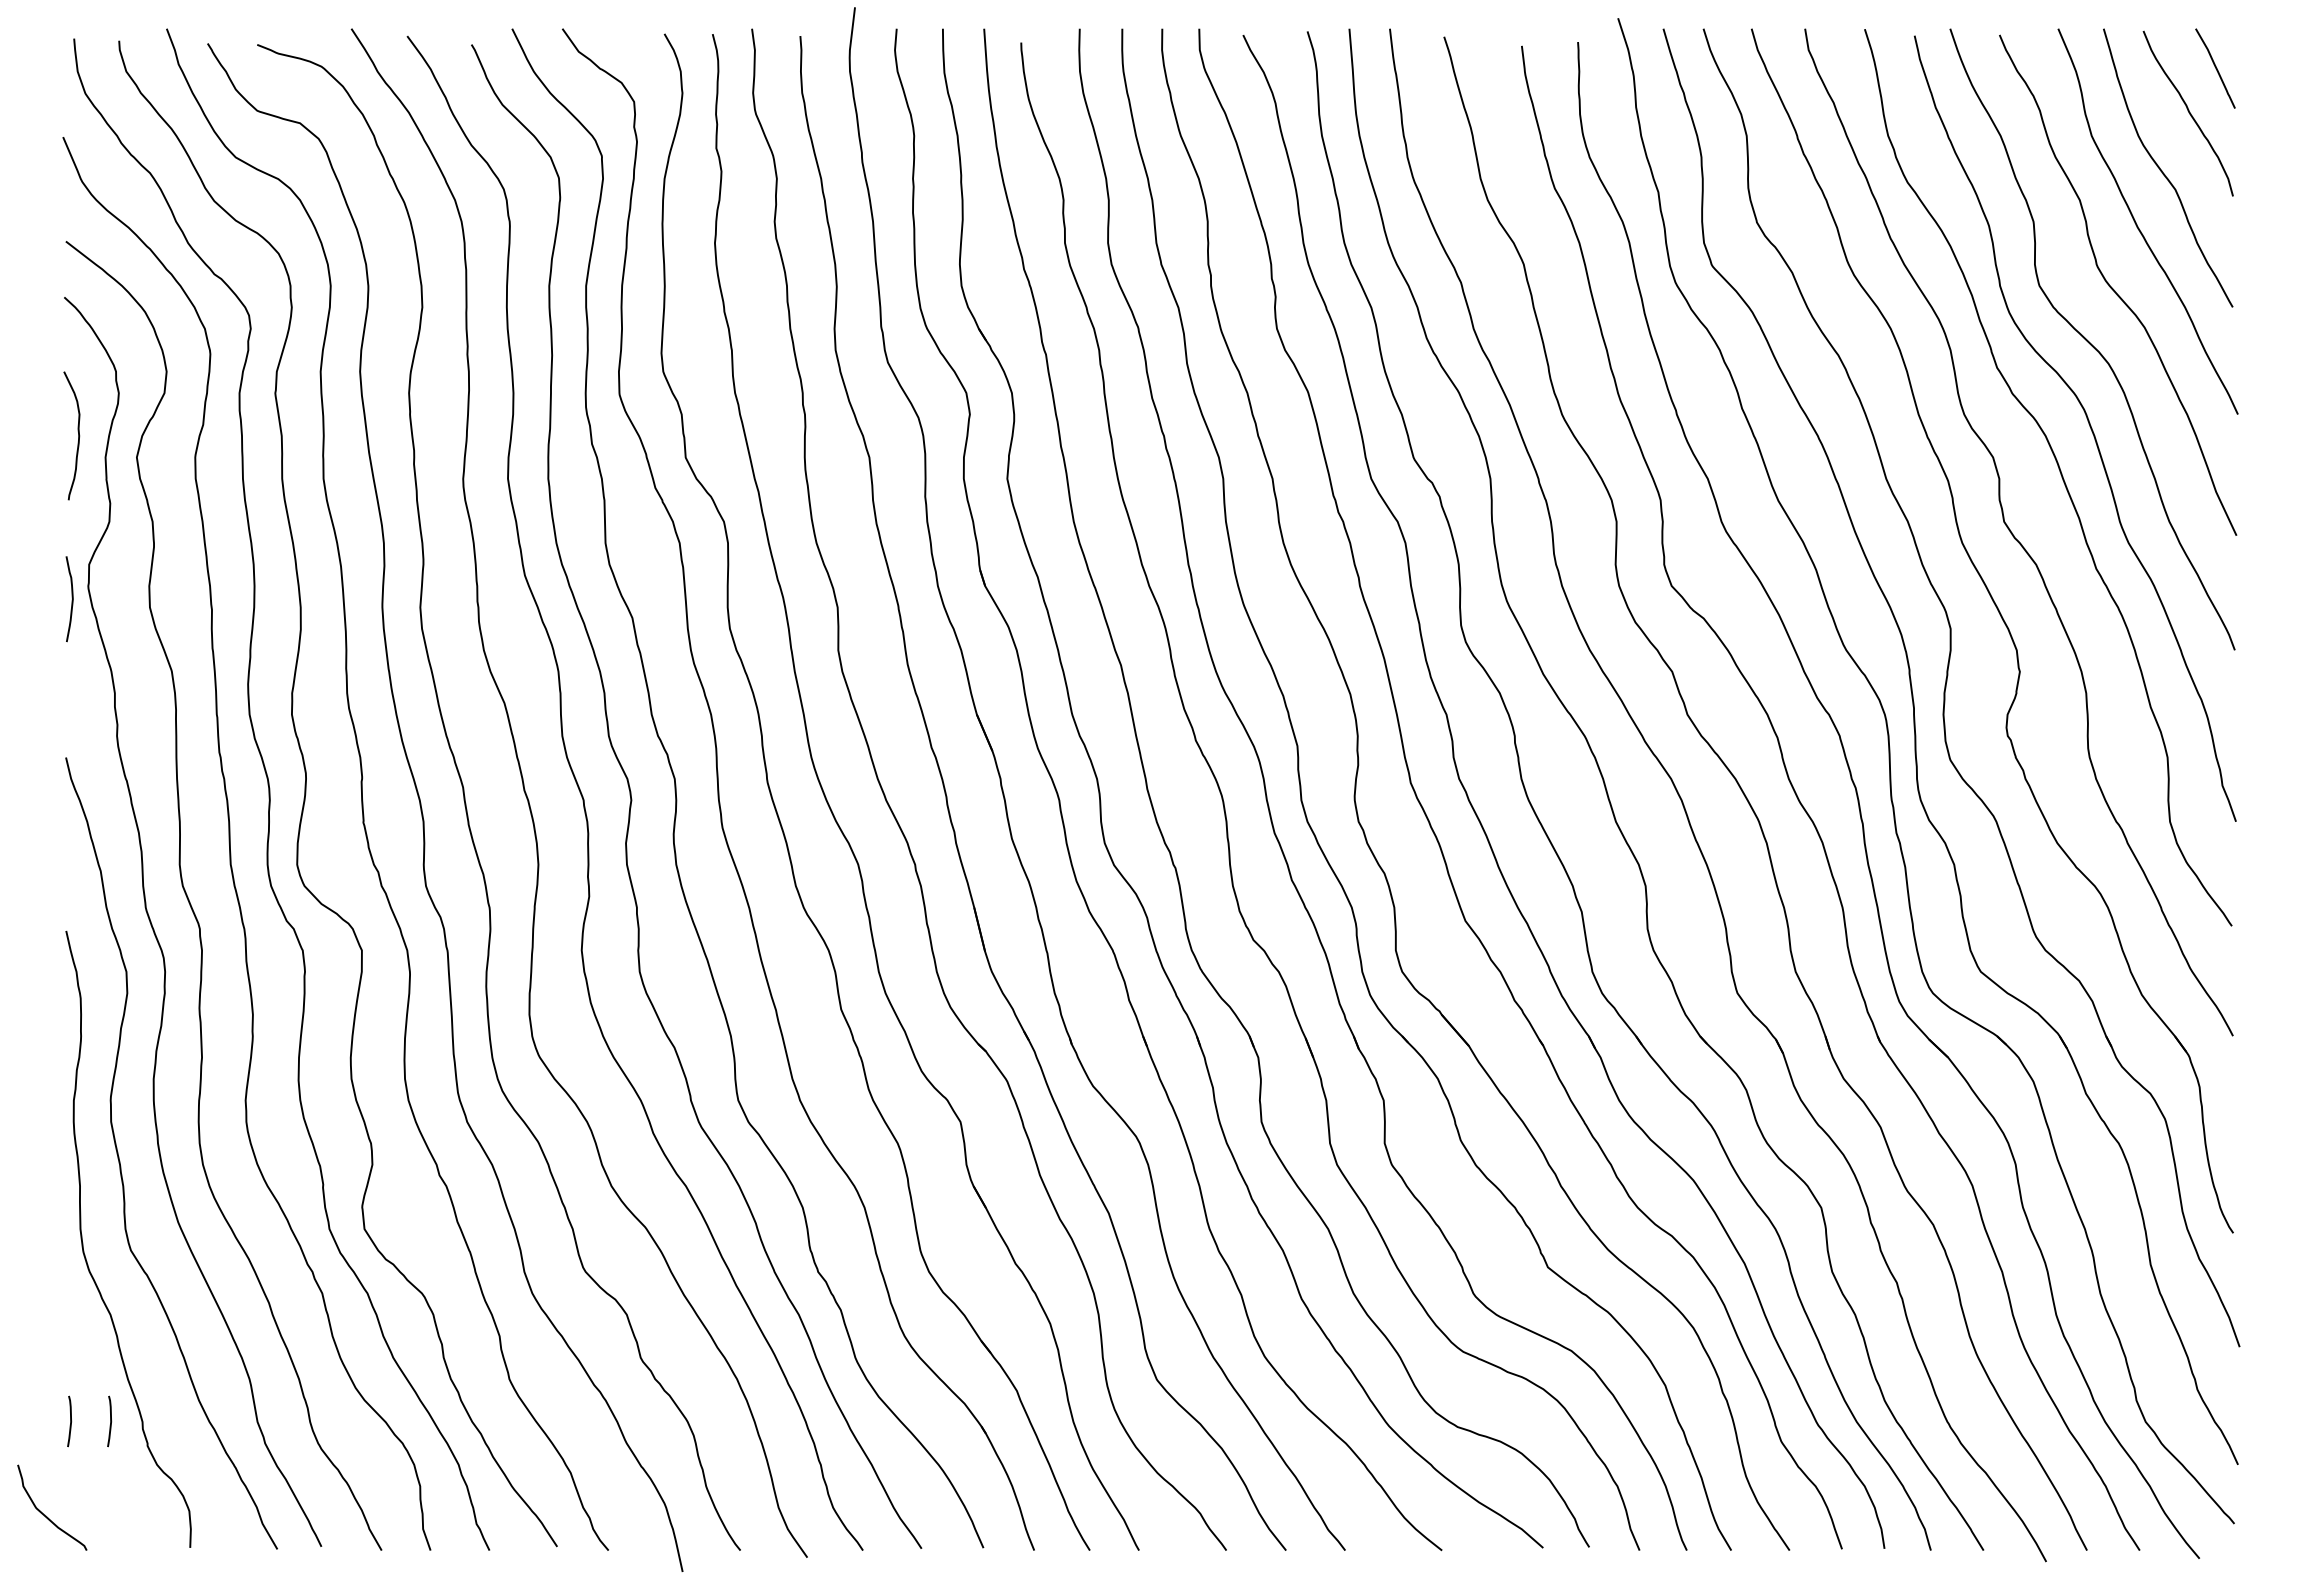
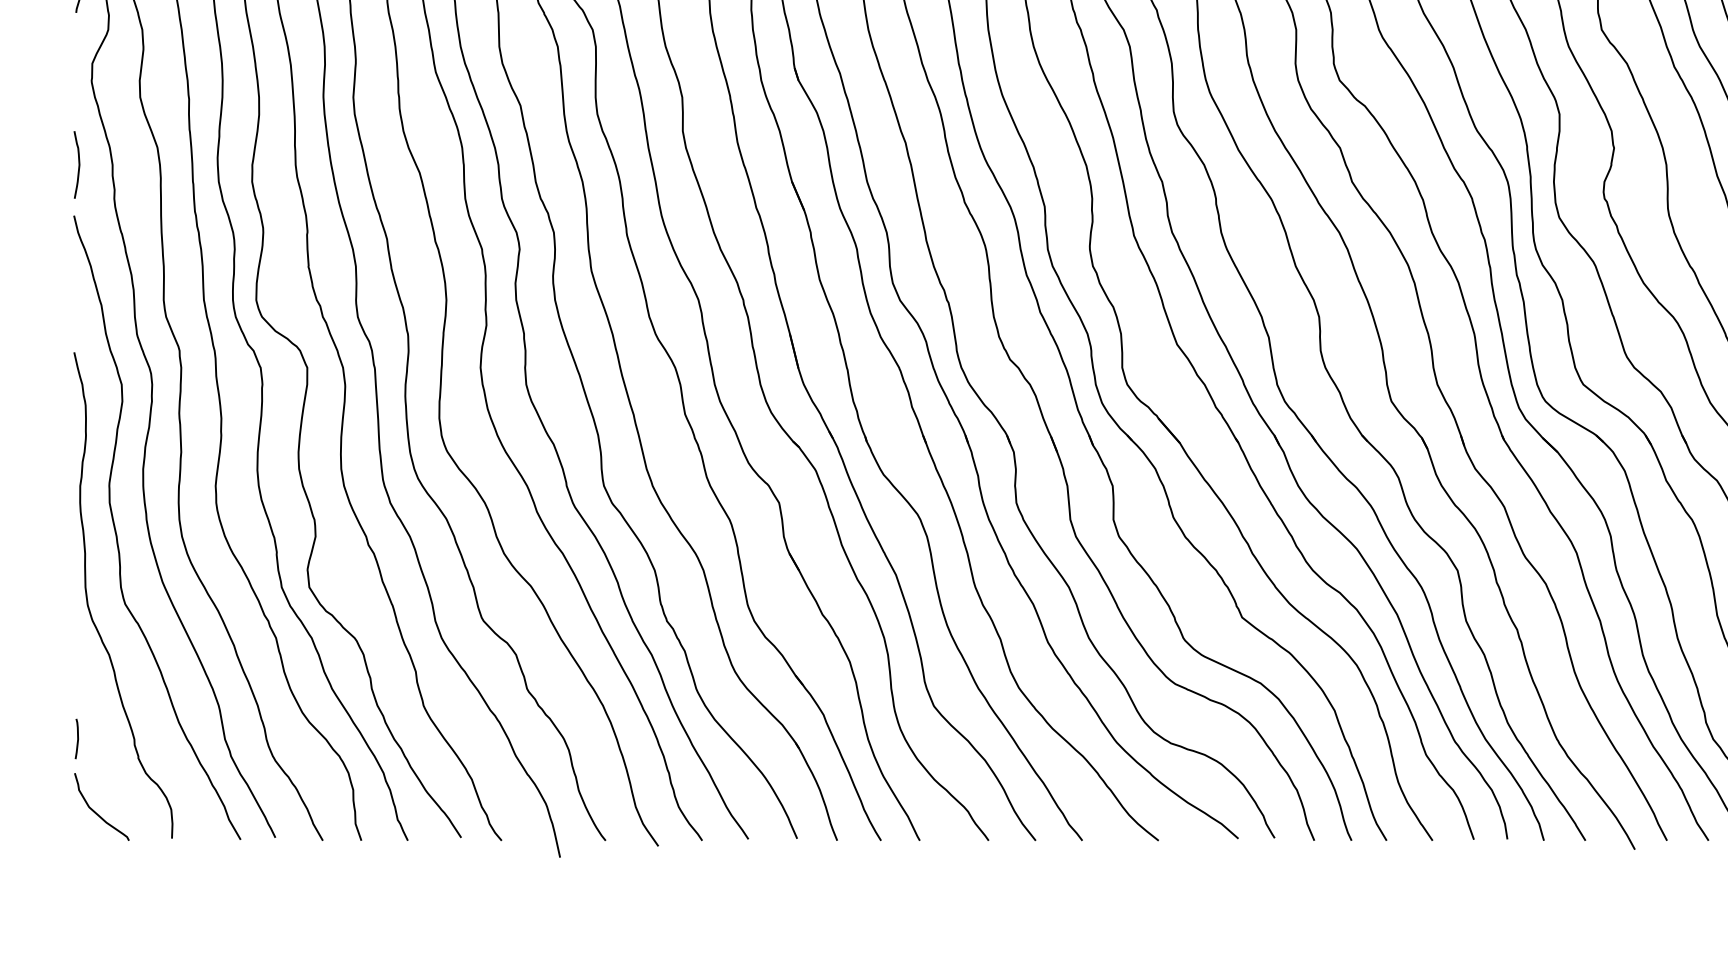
curve: (71, 600) -> (78, 165), moved
curve: (110, 1421) -> (109, 739), removed
curve: (46, 1515) -> (97, 813), moved

